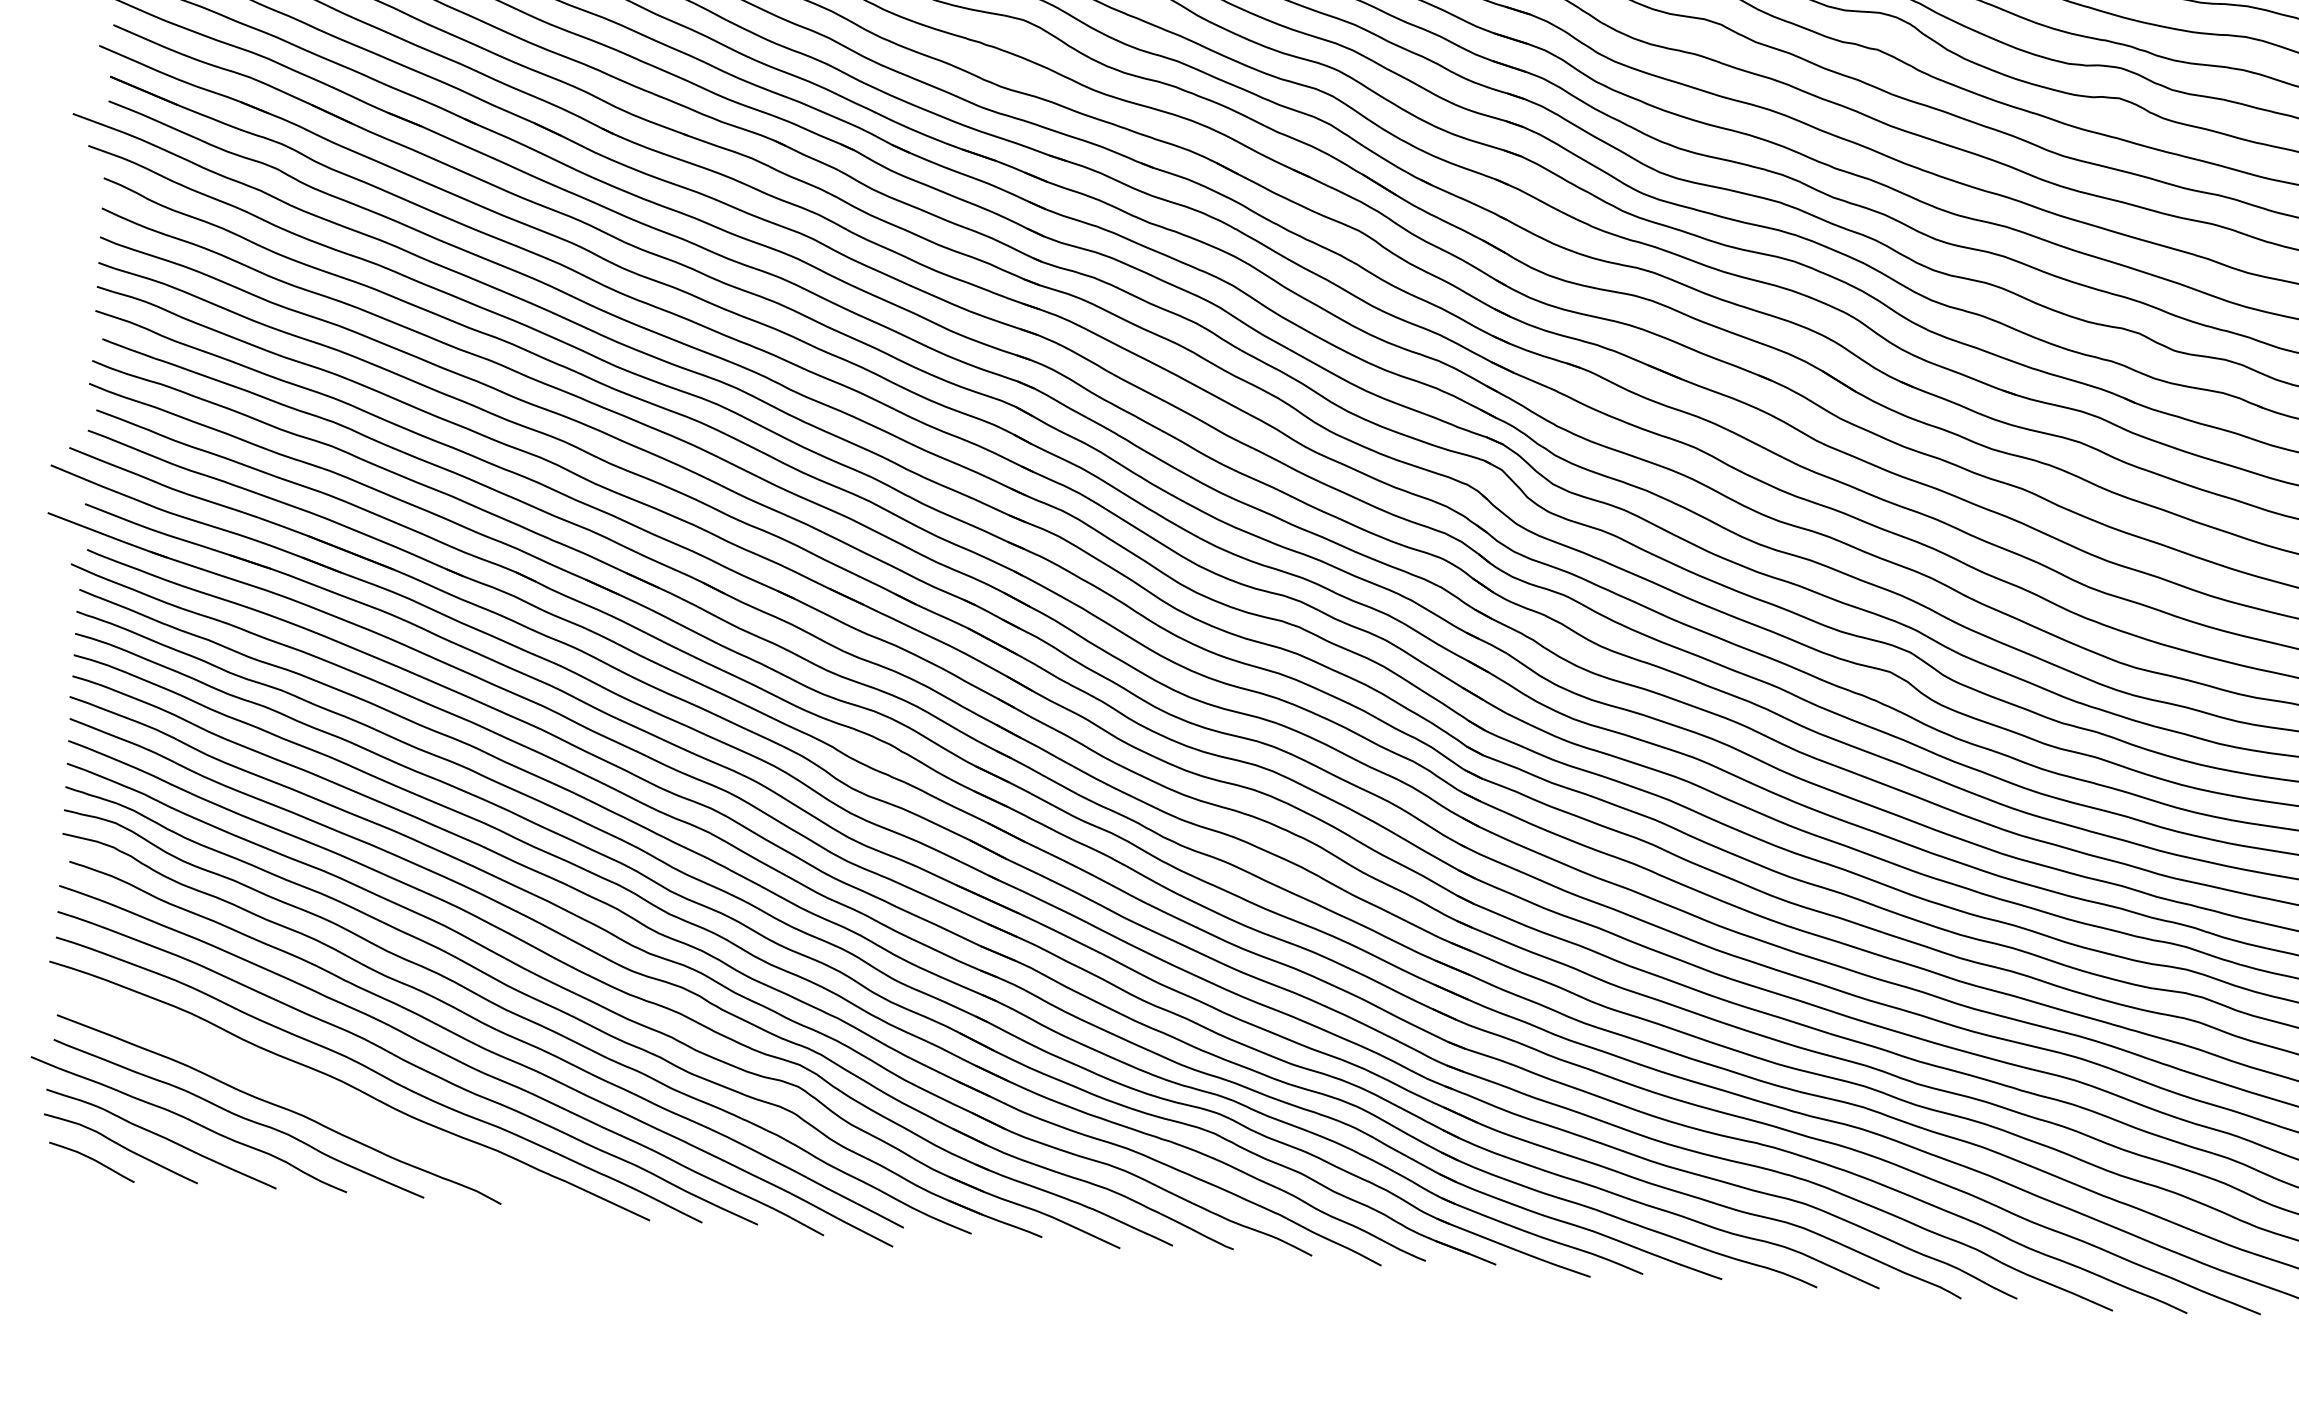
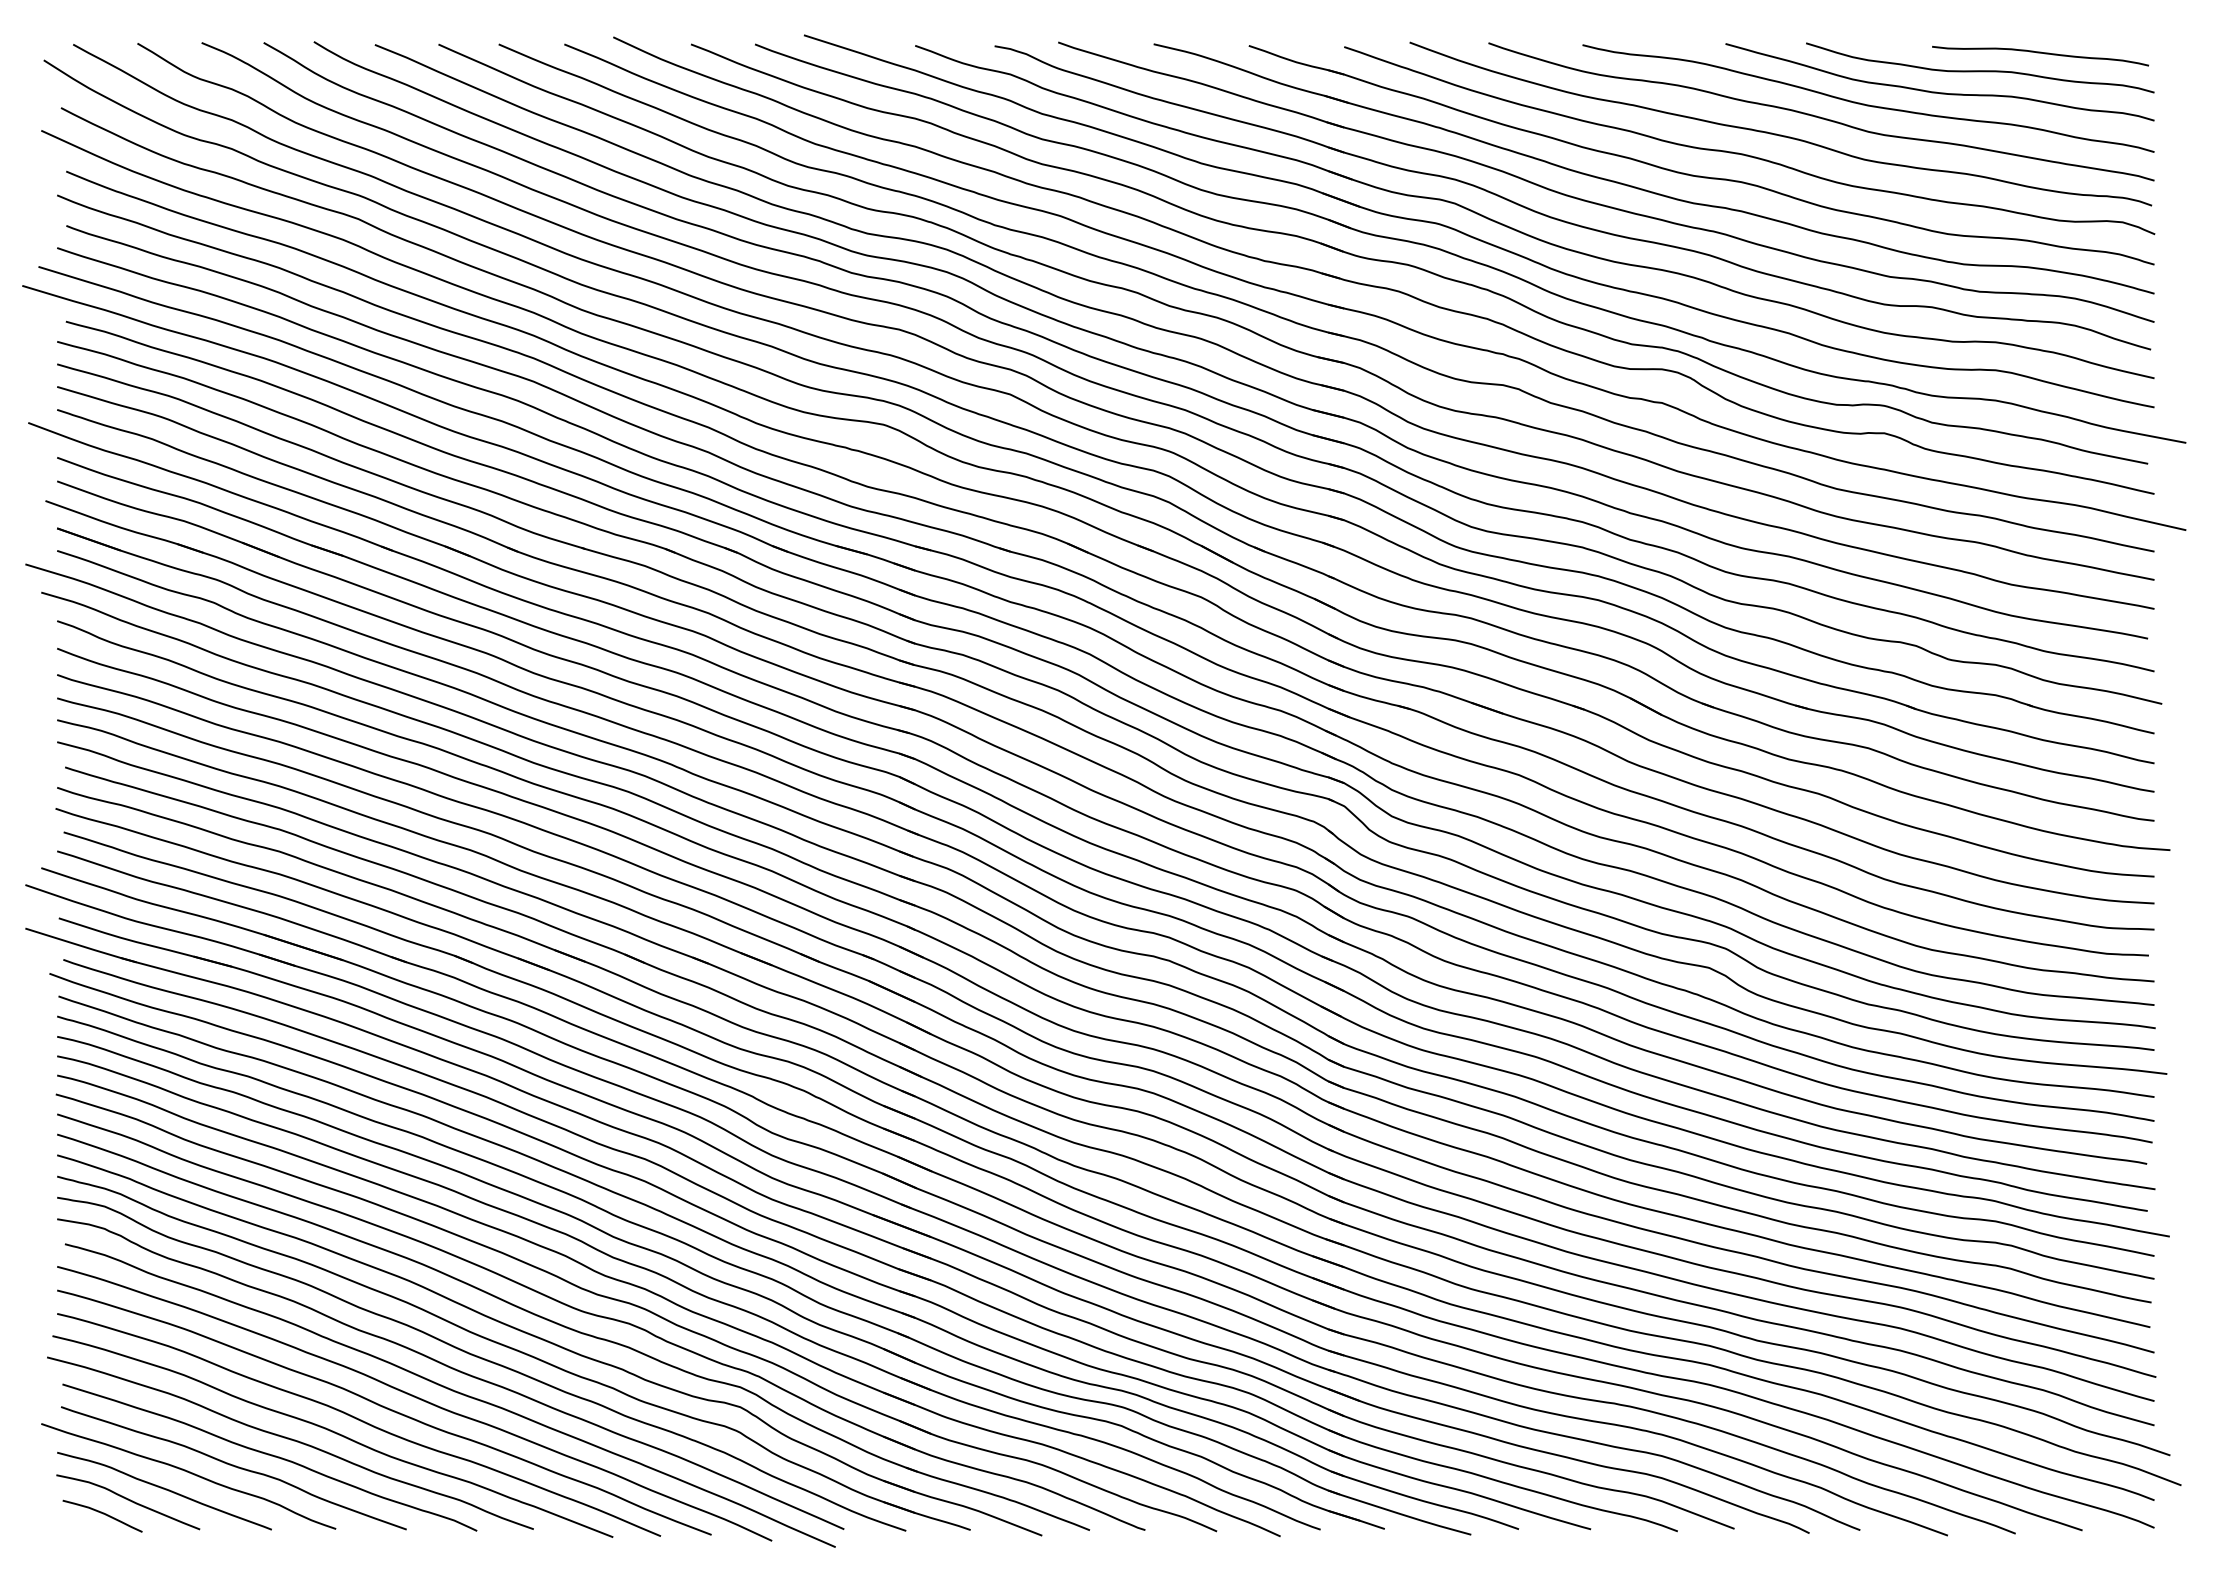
curve: (302, 1092) -> (290, 1440), added

